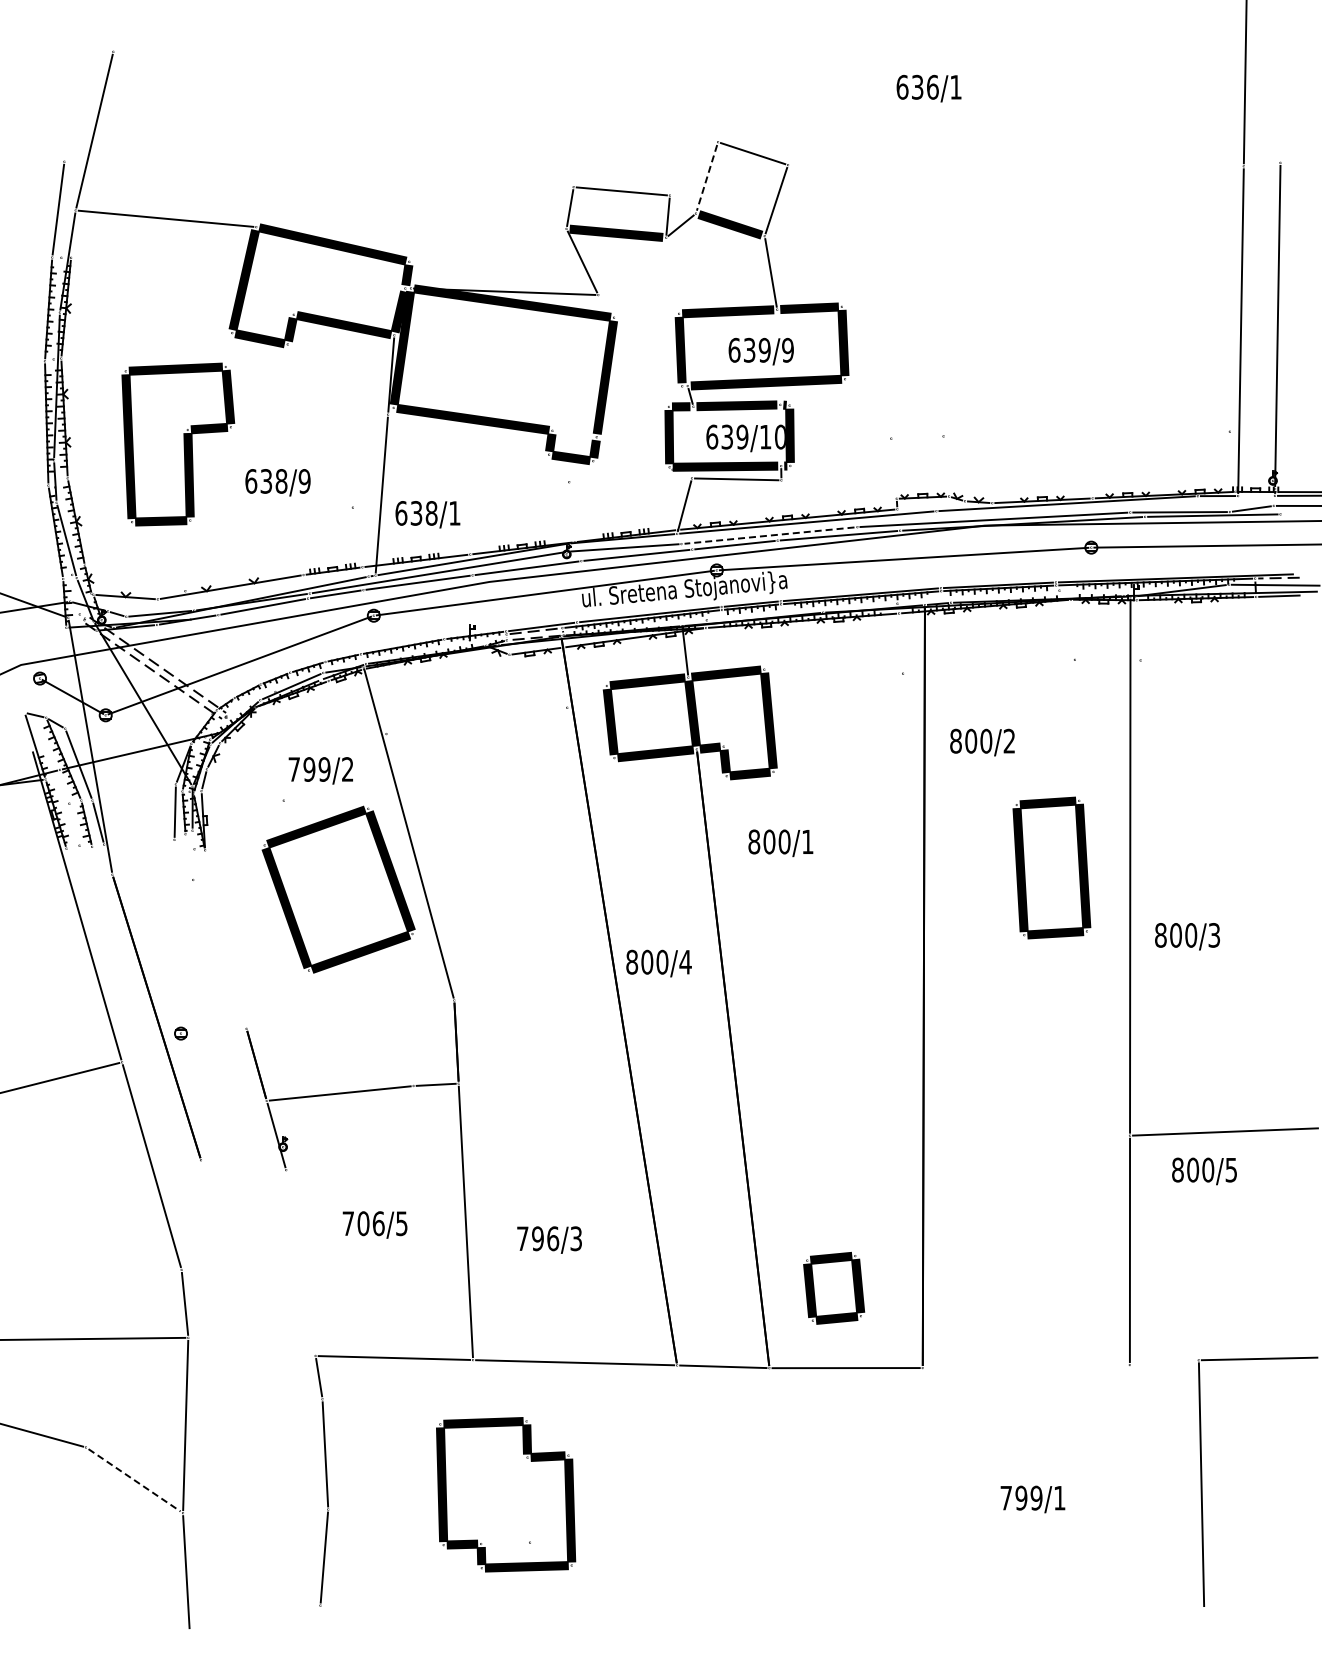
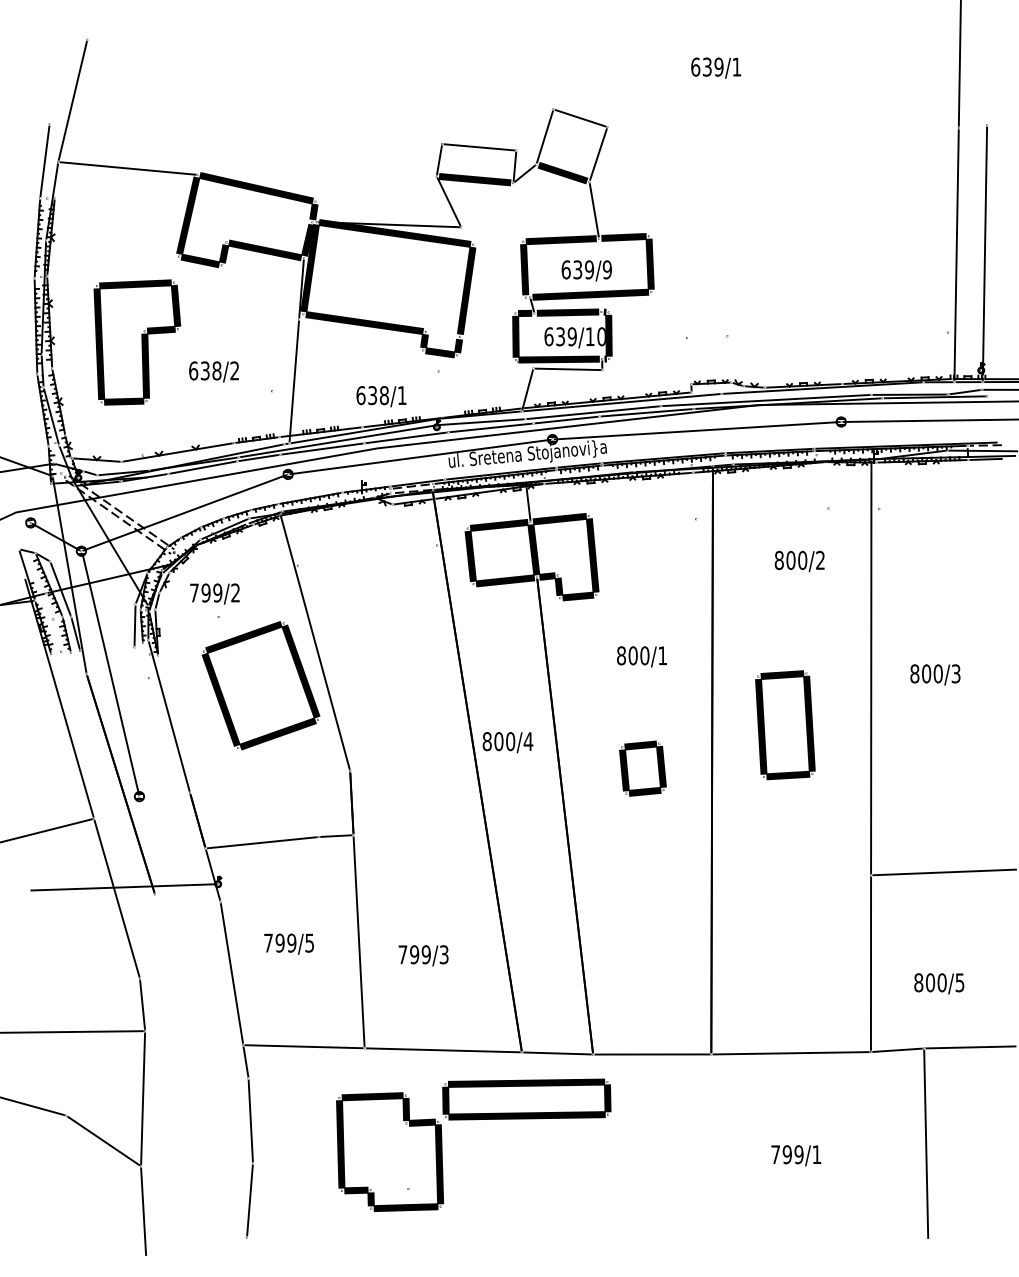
text: (932, 86) -> (718, 66), 636/1 -> 639/1
line: (706, 178) -> (544, 137), dashed -> solid
text: (304, 481) -> (234, 370), 638/9 -> 638/2
line: (1256, 495) -> (968, 381), added
text: (427, 514) -> (381, 396), moved
line: (769, 535) -> (593, 412), dashed -> solid
text: (982, 742) -> (799, 561), moved
text: (320, 770) -> (214, 593), moved
text: (780, 843) -> (641, 657), moved
part: (1051, 867) -> (785, 724), moved
line: (143, 875) -> (110, 674), added
line: (219, 929) -> (169, 716), added
text: (1187, 936) -> (935, 674), moved
line: (160, 1151) -> (123, 887), added
text: (1204, 1171) -> (939, 983), moved
text: (370, 1223) -> (285, 943), 706/5 -> 799/5
text: (553, 1238) -> (426, 954), 796/3 -> 799/3
line: (300, 1262) -> (231, 973), added
part: (834, 1288) -> (643, 768), moved
line: (1163, 1362) -> (896, 1050), added
line: (1025, 1366) -> (790, 1053), added
part: (683, 1426) -> (526, 1099), added
line: (134, 1480) -> (103, 1141), dashed -> solid

